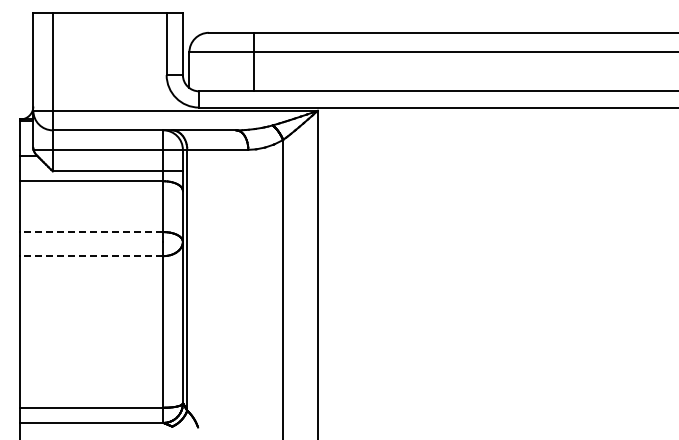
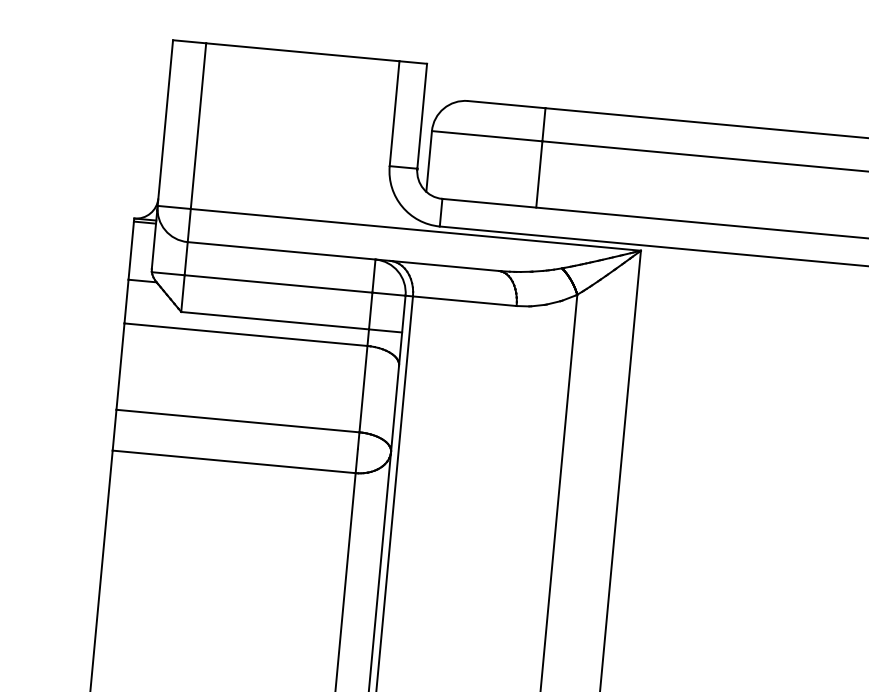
line: (91, 232) -> (237, 421), dashed -> solid
line: (91, 256) -> (233, 462), dashed -> solid

